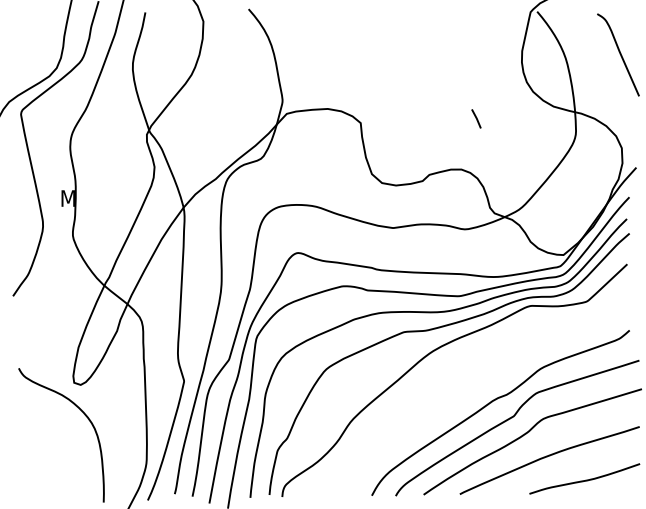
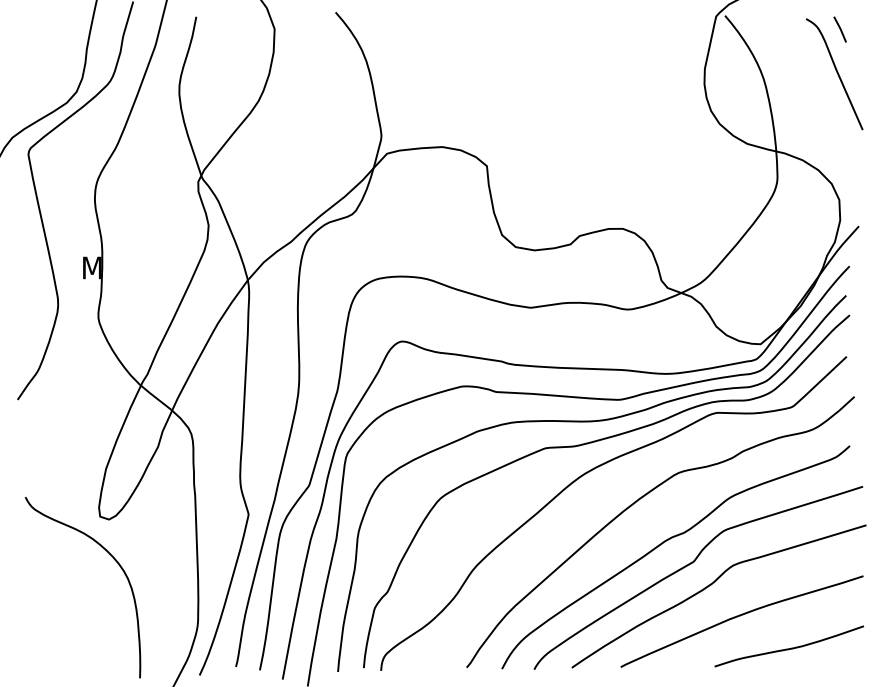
line: (476, 118) -> (840, 29), moved
curve: (473, 371) -> (639, 501), added

